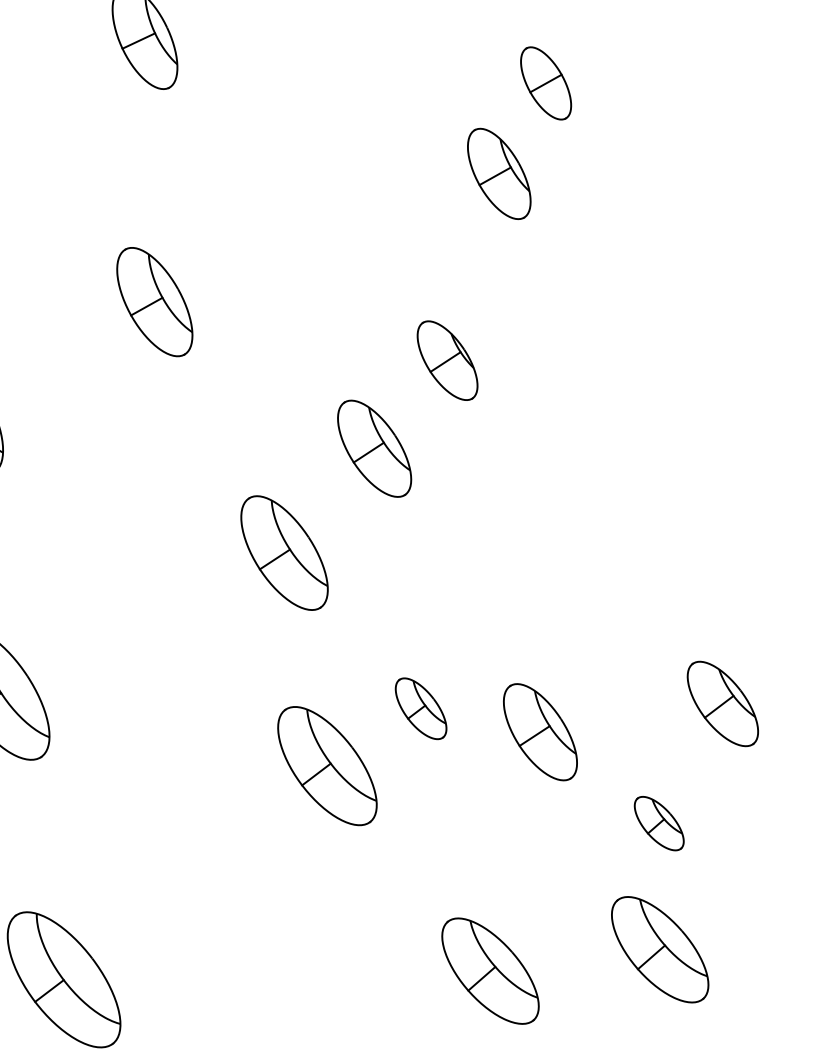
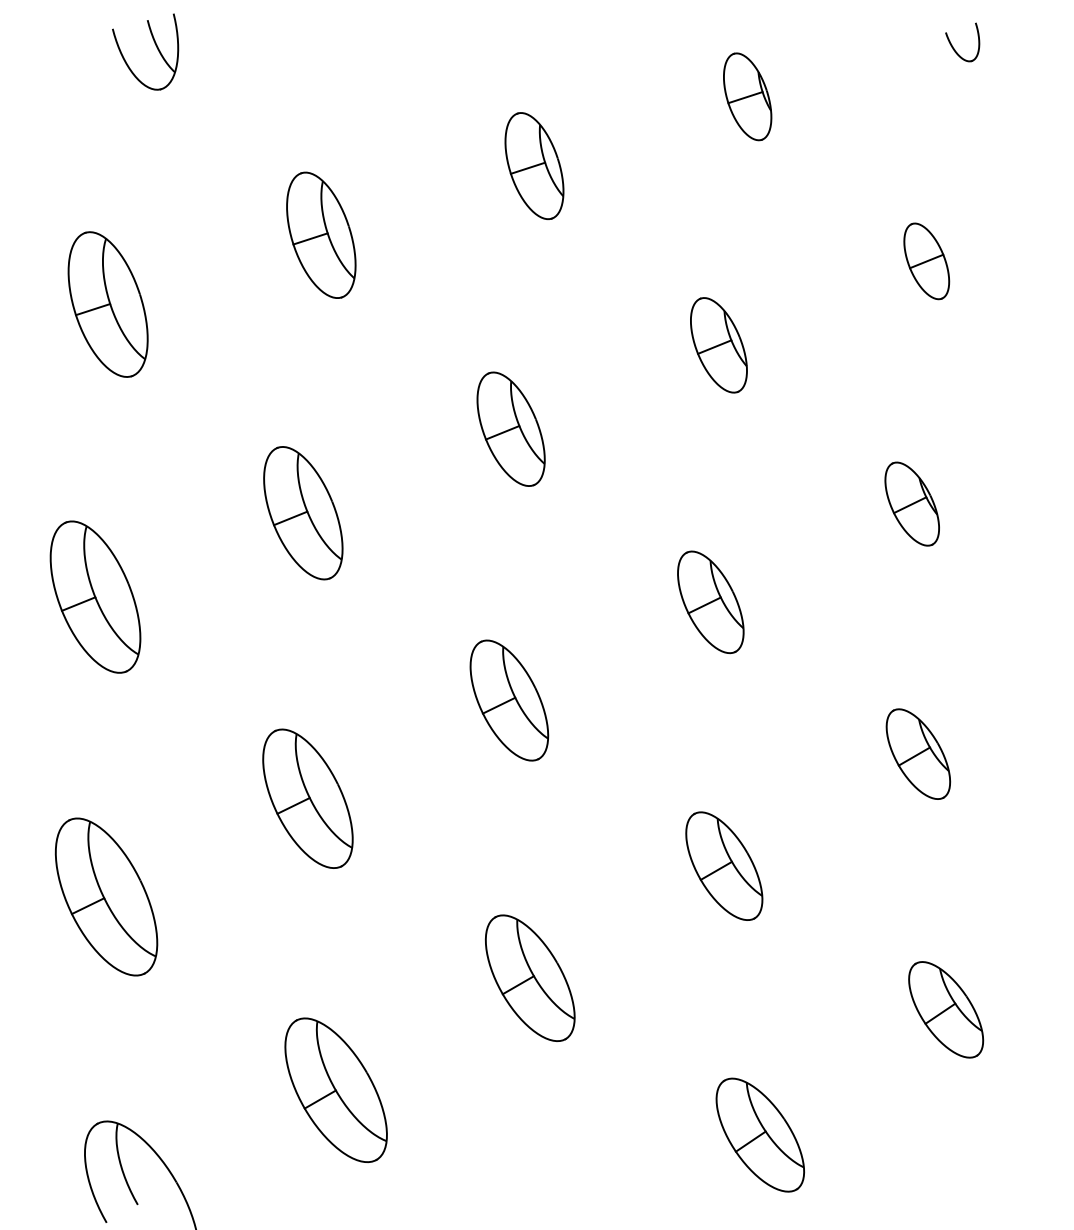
part: (498, 174) -> (718, 345), moved
part: (446, 360) -> (911, 503), moved
part: (284, 553) -> (509, 700), moved
part: (722, 703) -> (918, 753), moved
part: (421, 708) -> (724, 865), size x1.67
part: (540, 732) -> (839, 904), removed
part: (326, 765) -> (529, 977), moved
part: (659, 823) -> (946, 1009), size x1.67
part: (659, 949) -> (930, 1134), removed

